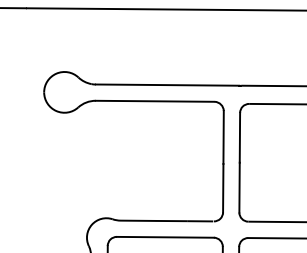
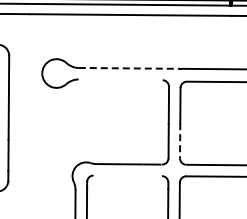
line: (167, 85) -> (129, 68), solid -> dashed
line: (155, 100) -> (120, 79), removed
line: (240, 187) -> (180, 140), solid -> dashed
line: (164, 236) -> (127, 175), removed

